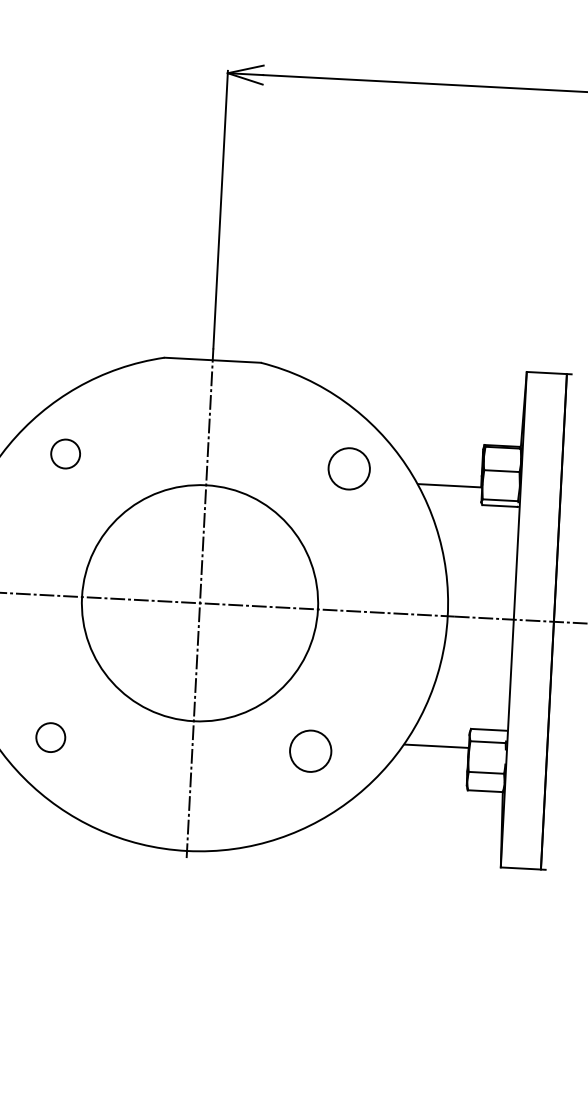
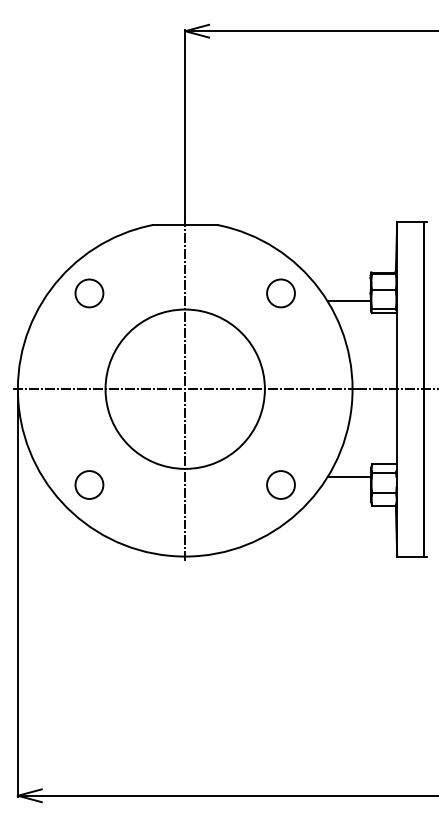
circle: (65, 454) -> (89, 293), size x1.43
circle: (50, 736) -> (89, 484), size x1.43
circle: (309, 750) -> (280, 484), moved

